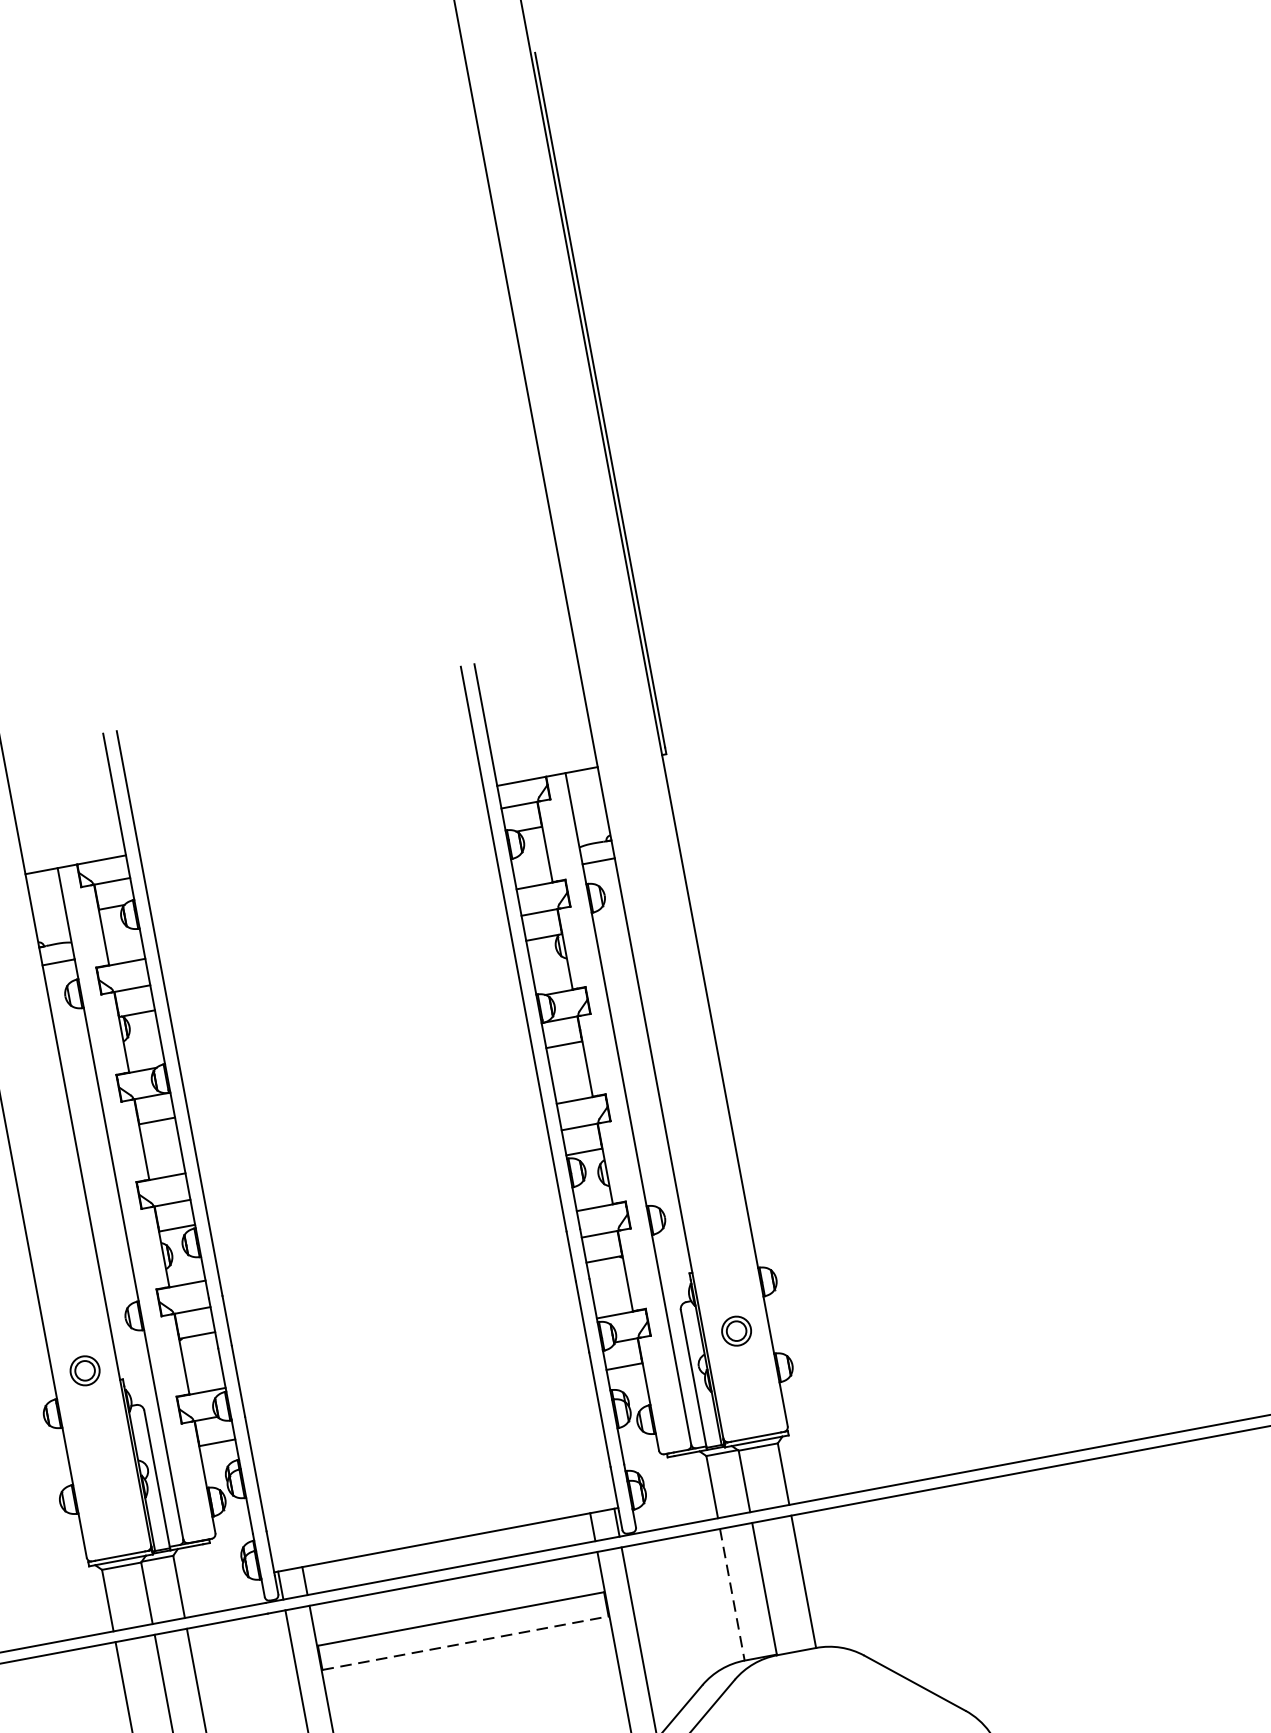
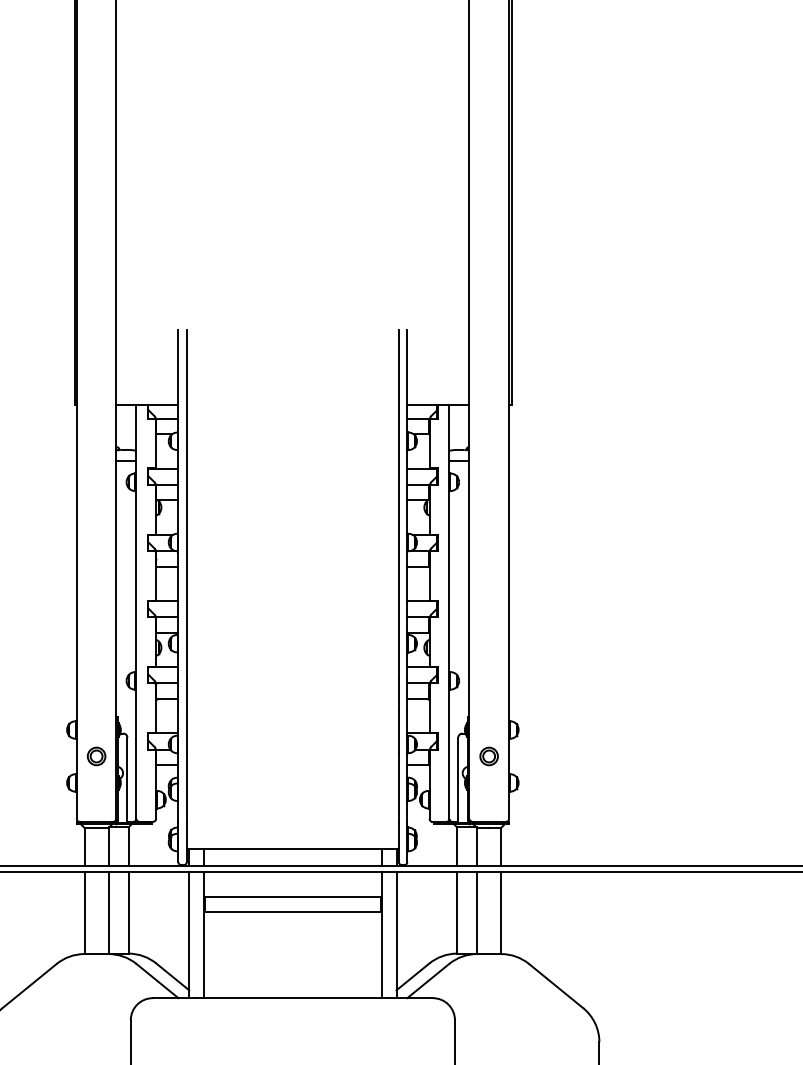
part: (84, 1370) -> (96, 756), moved
line: (732, 1595) -> (457, 913), dashed -> solid
line: (466, 1643) -> (293, 912), dashed -> solid

